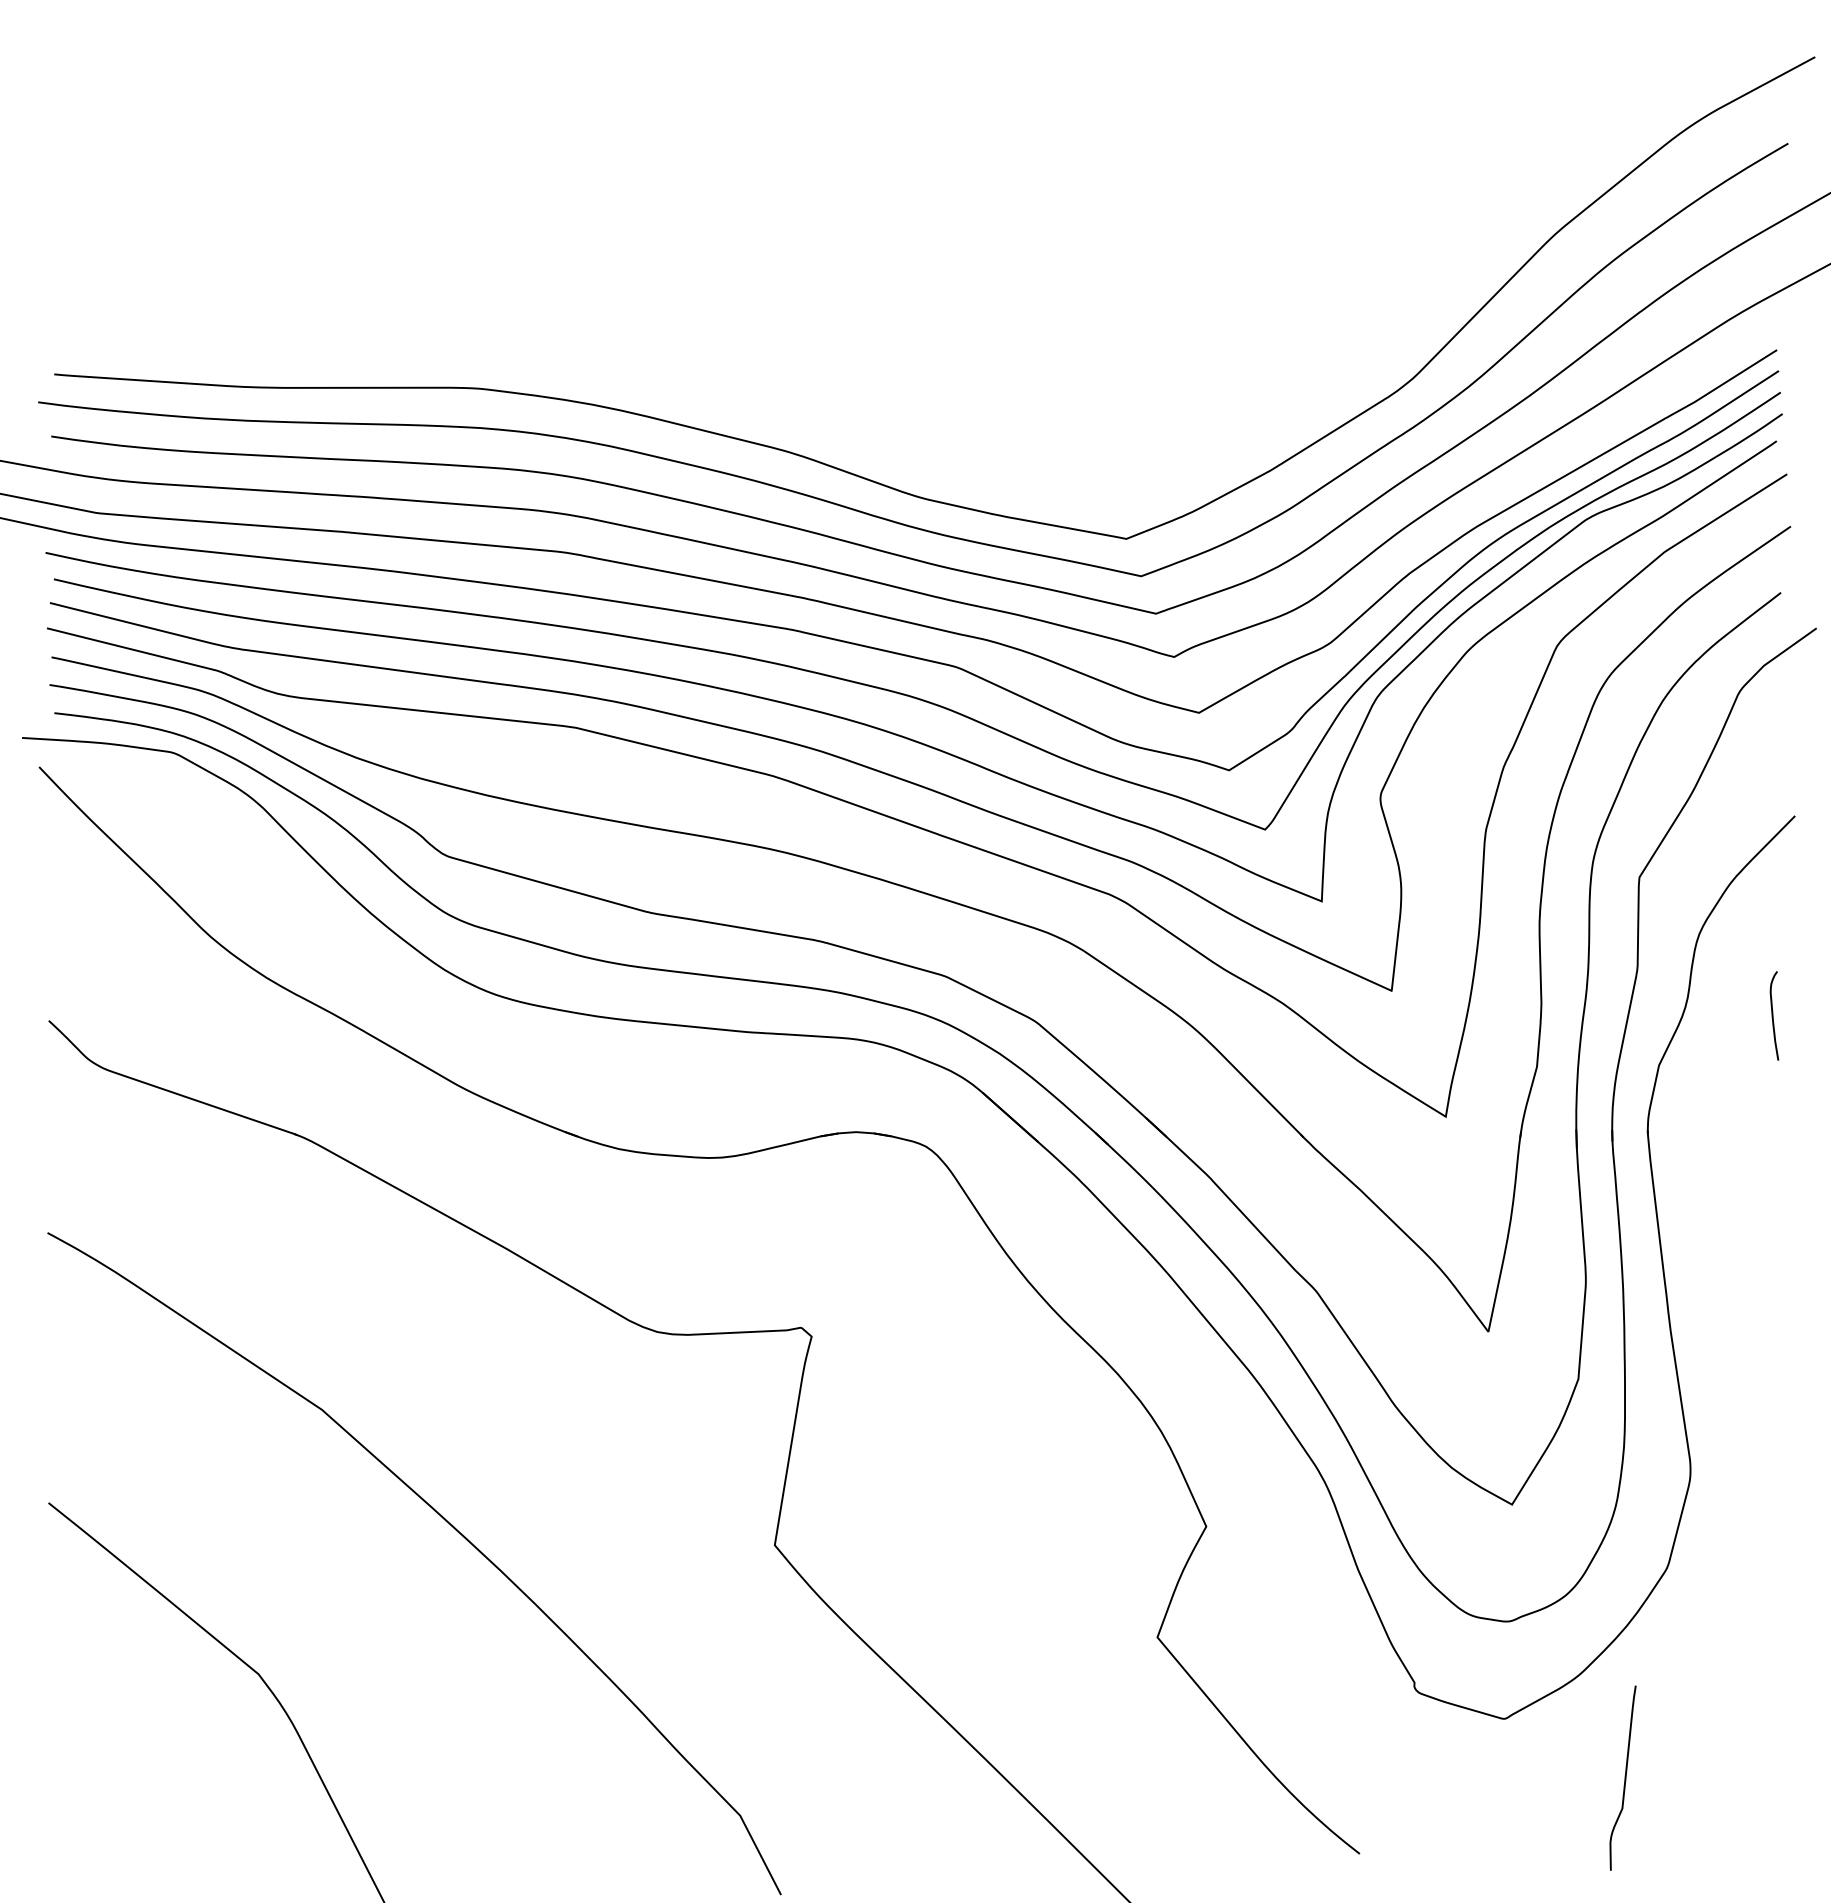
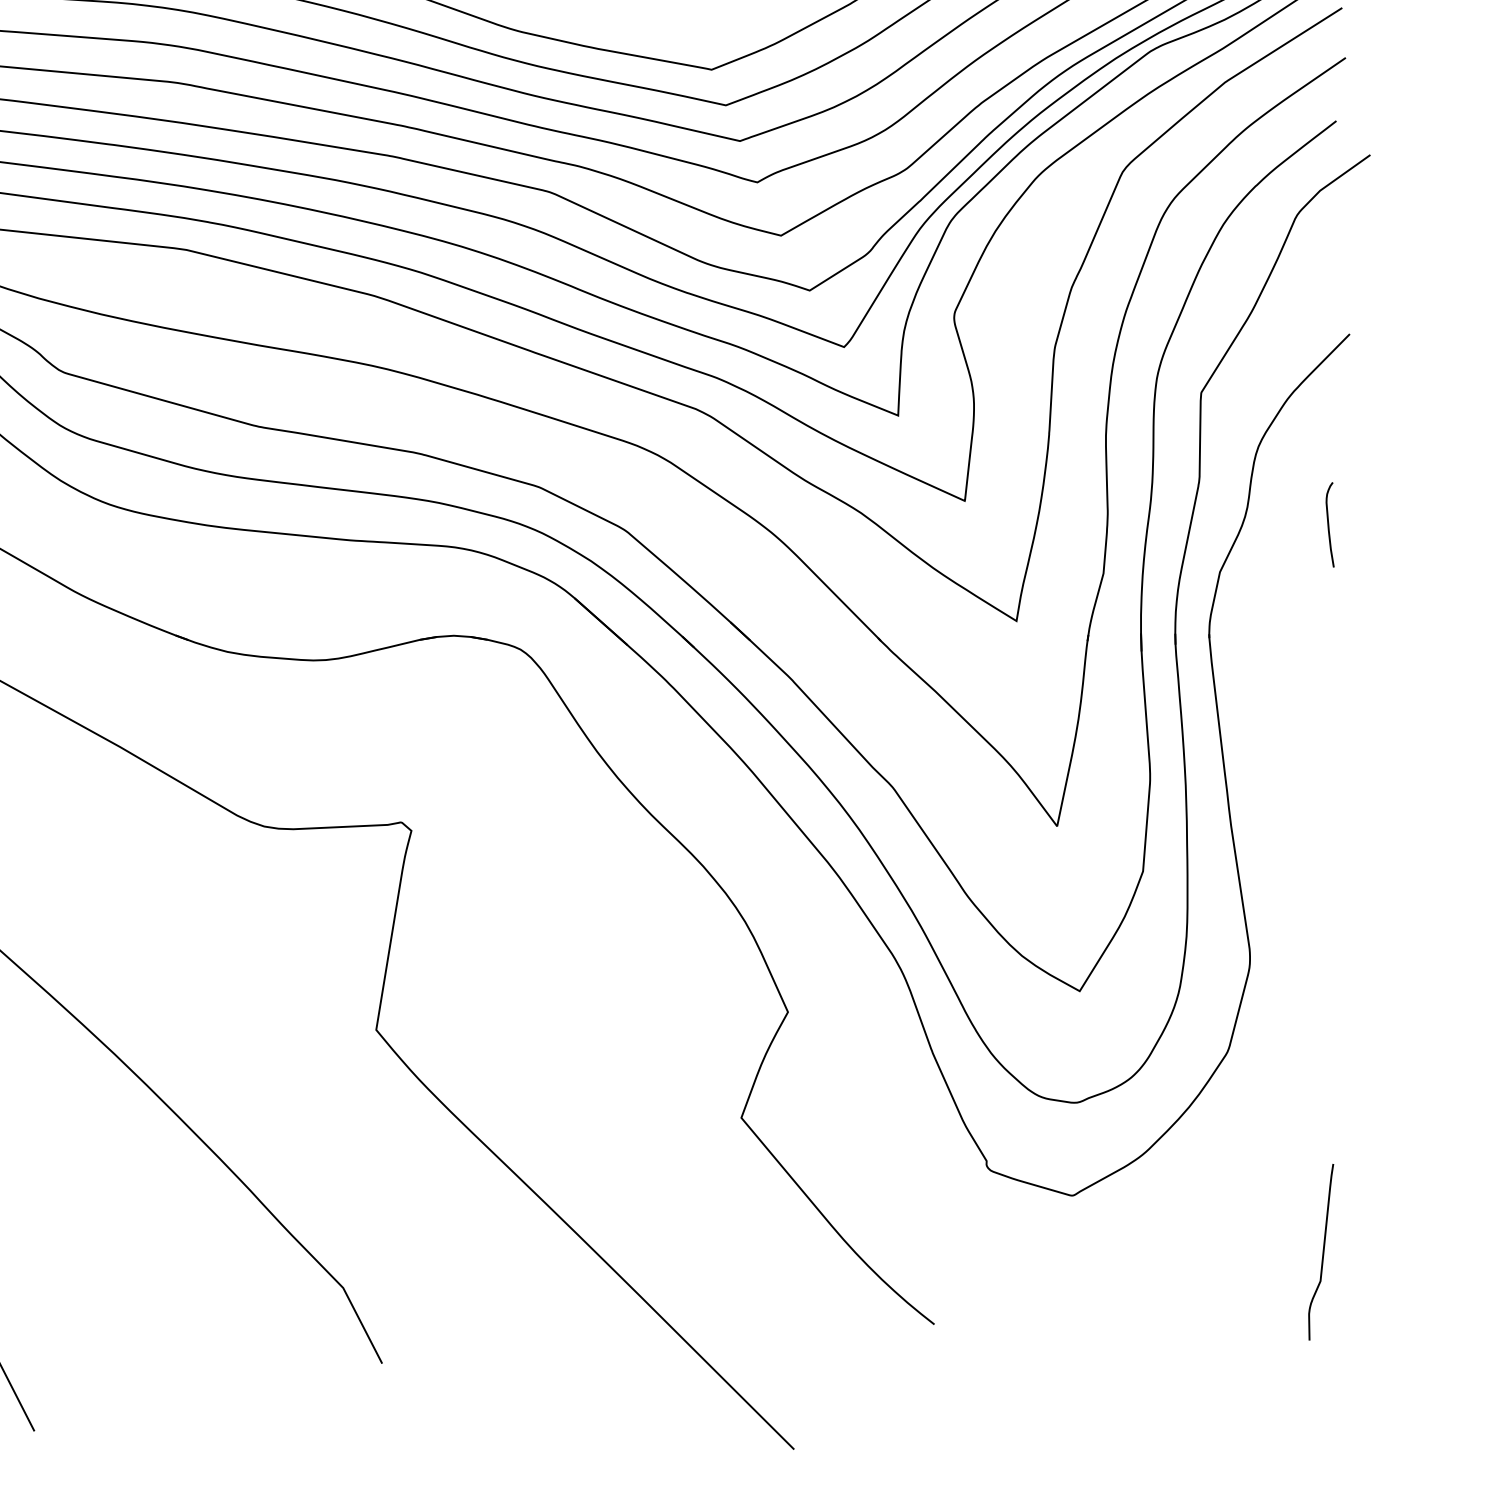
curve: (1624, 1777) -> (1322, 1251), moved

